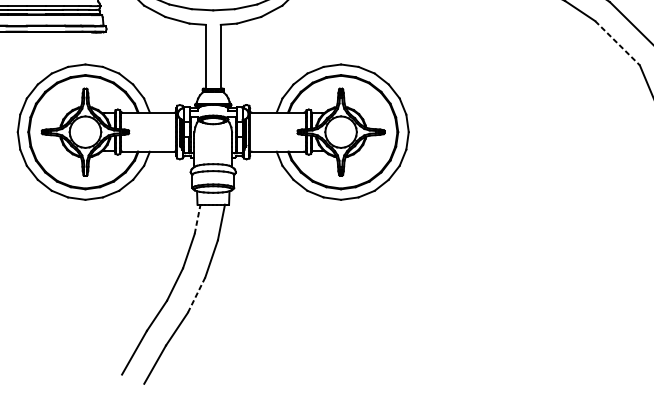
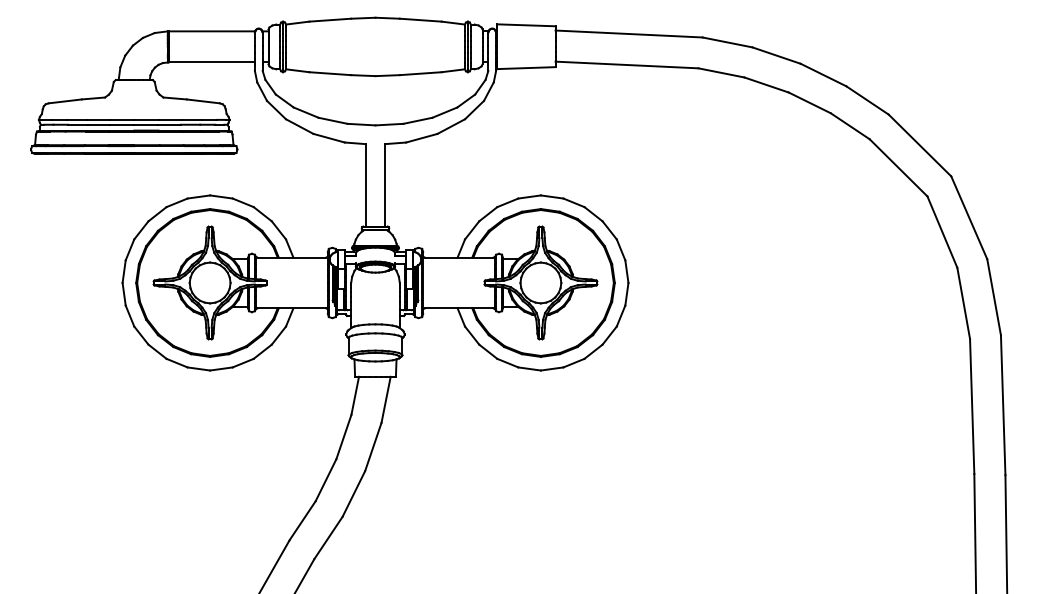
line: (617, 42) -> (898, 167), dashed -> solid
line: (197, 219) -> (355, 395), dashed -> solid
line: (197, 294) -> (354, 493), dashed -> solid

